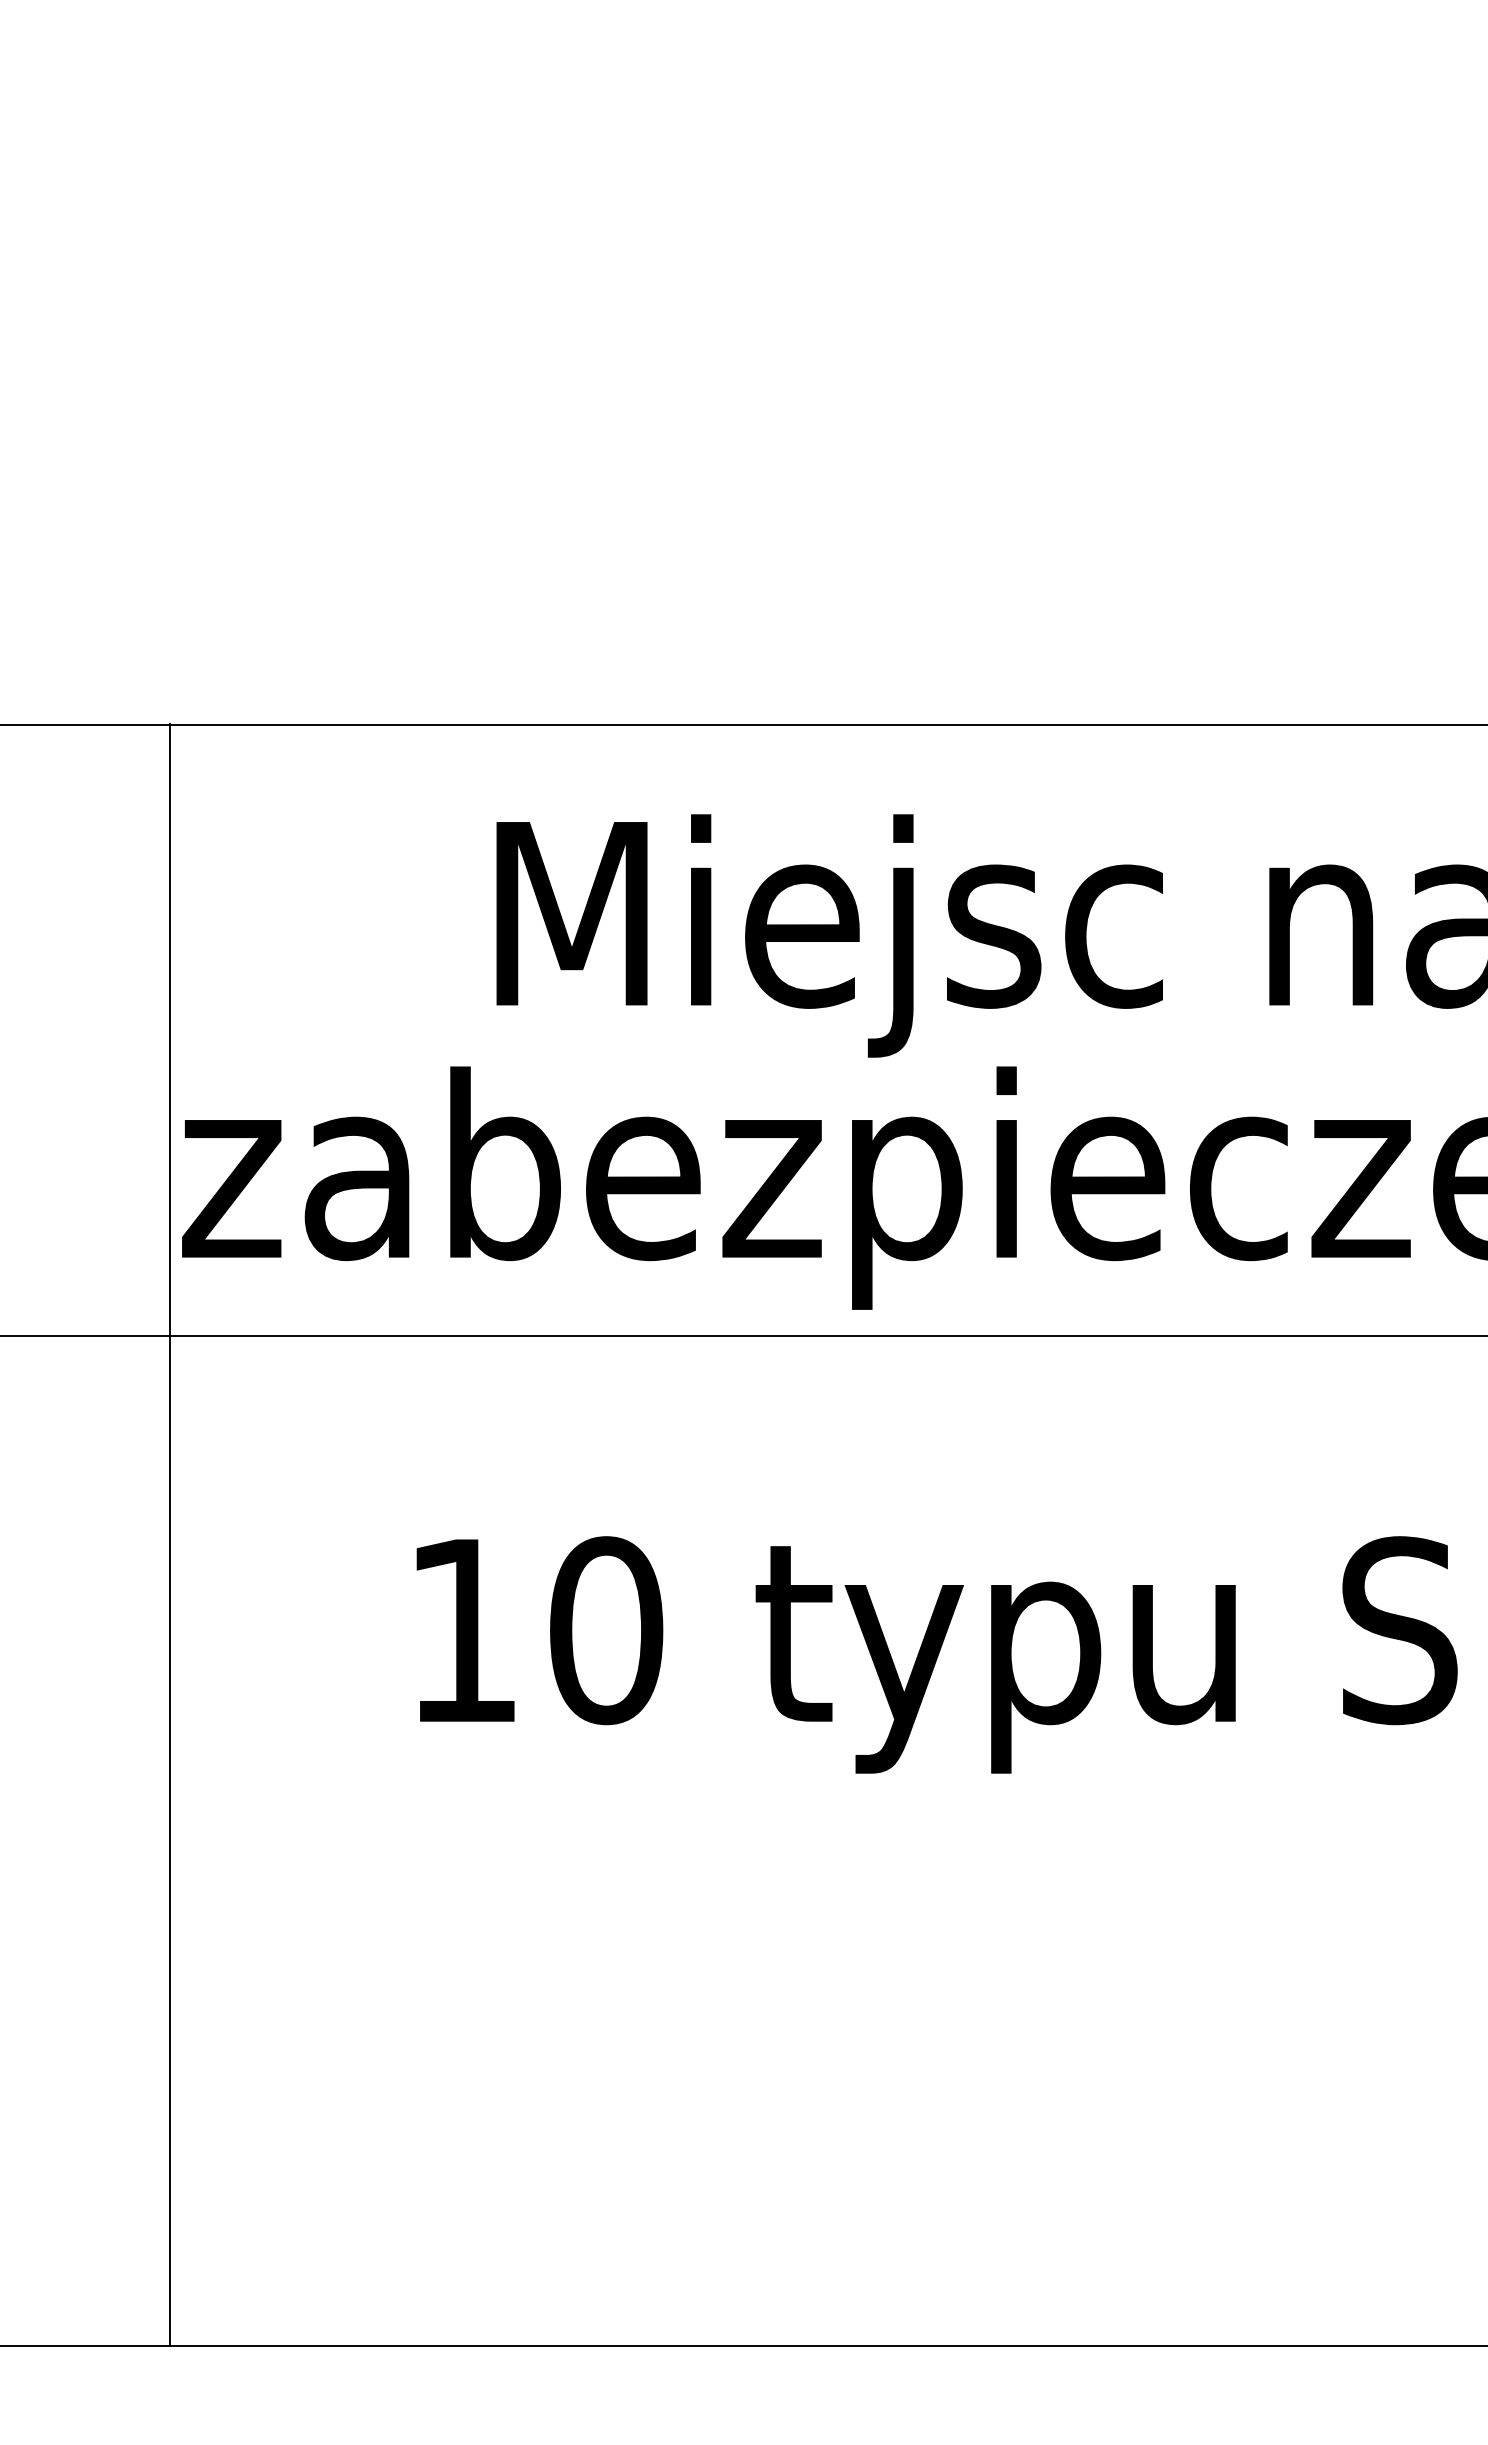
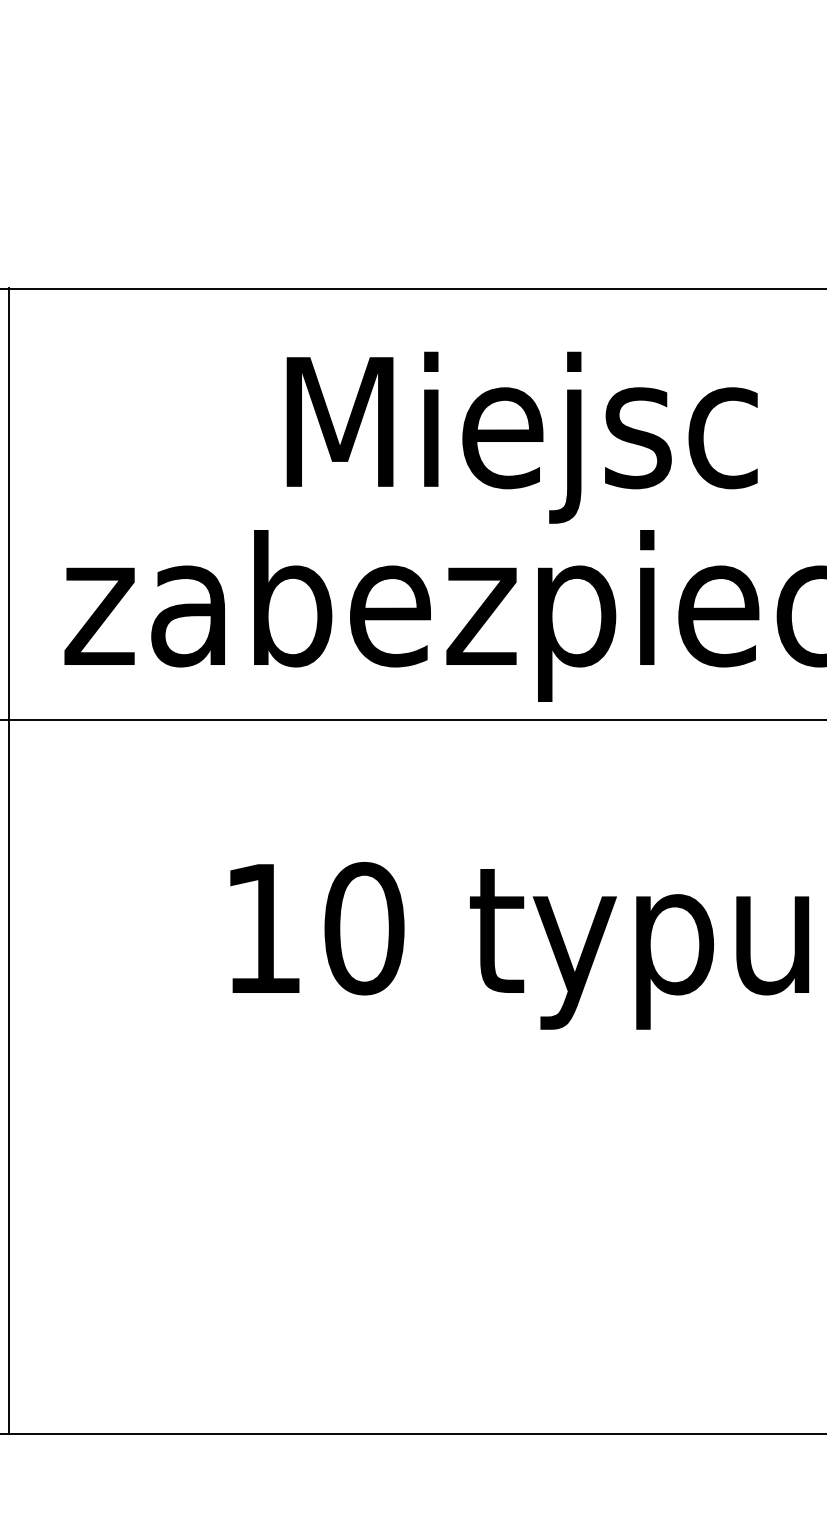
line: (169, 1534) -> (8, 860), moved

